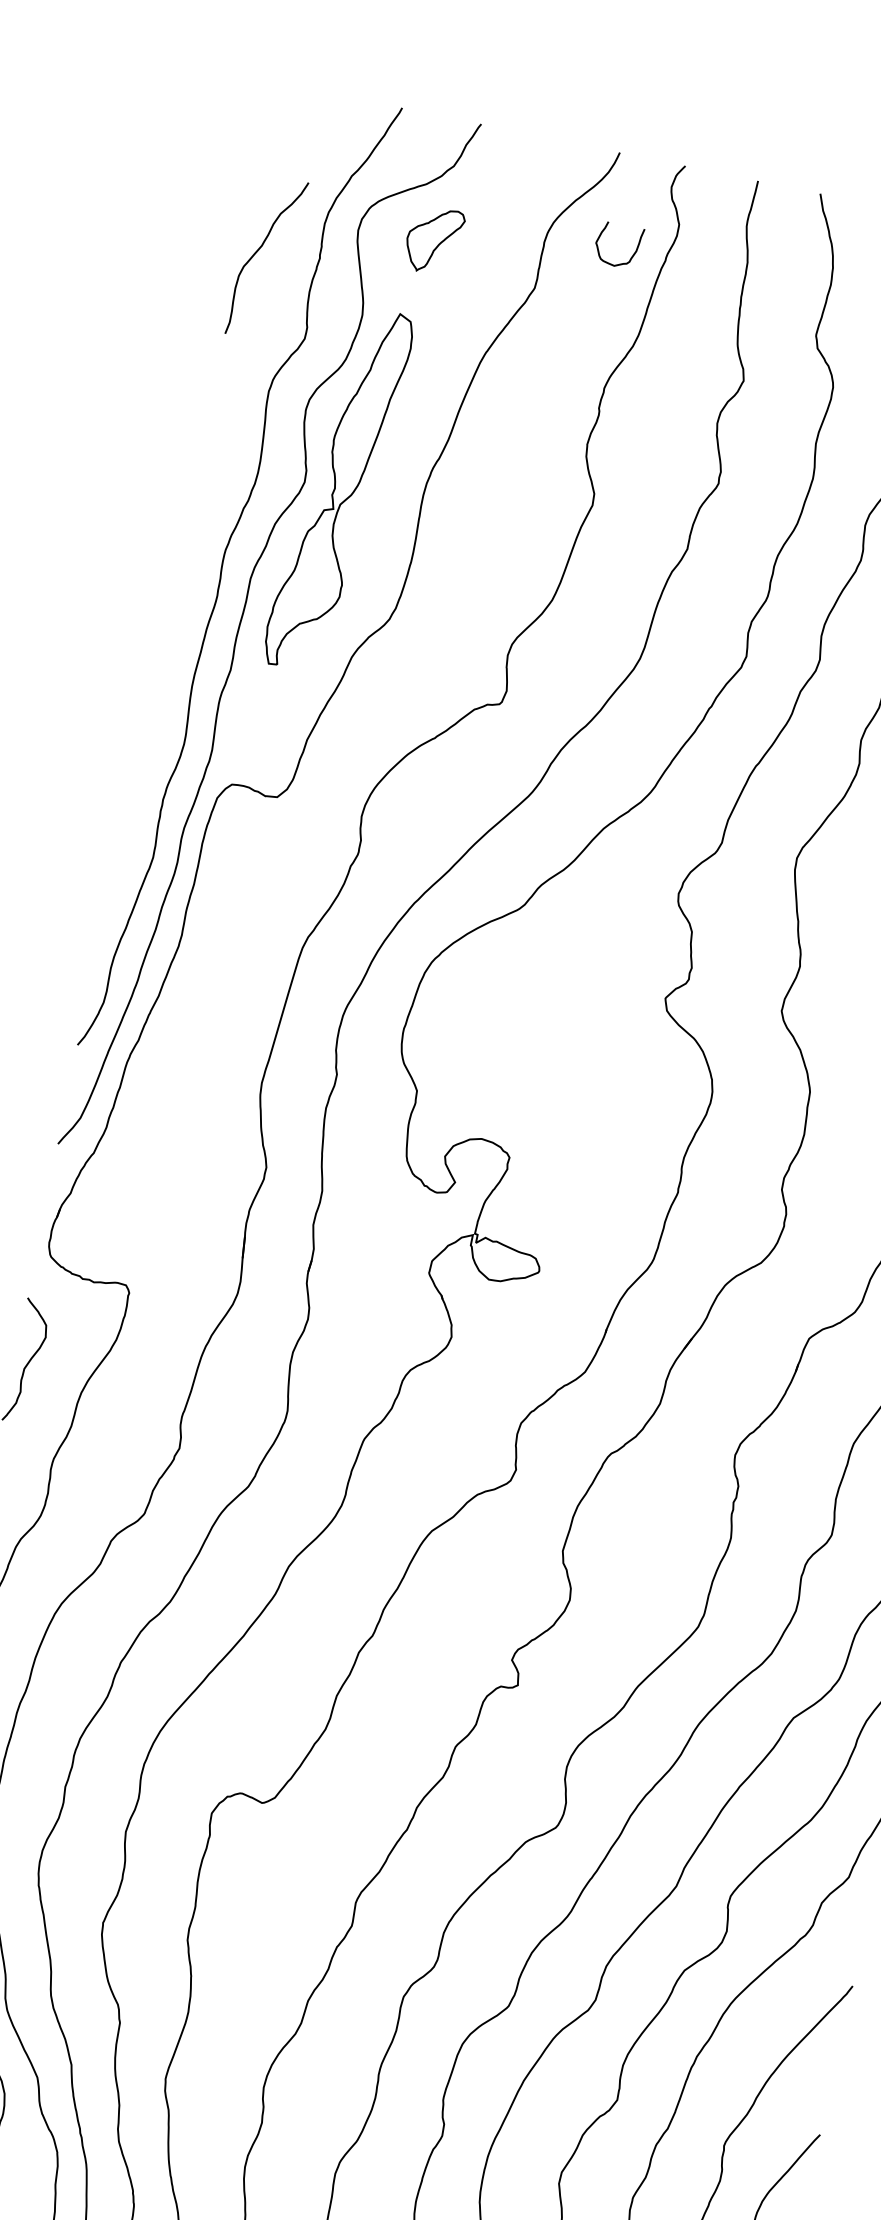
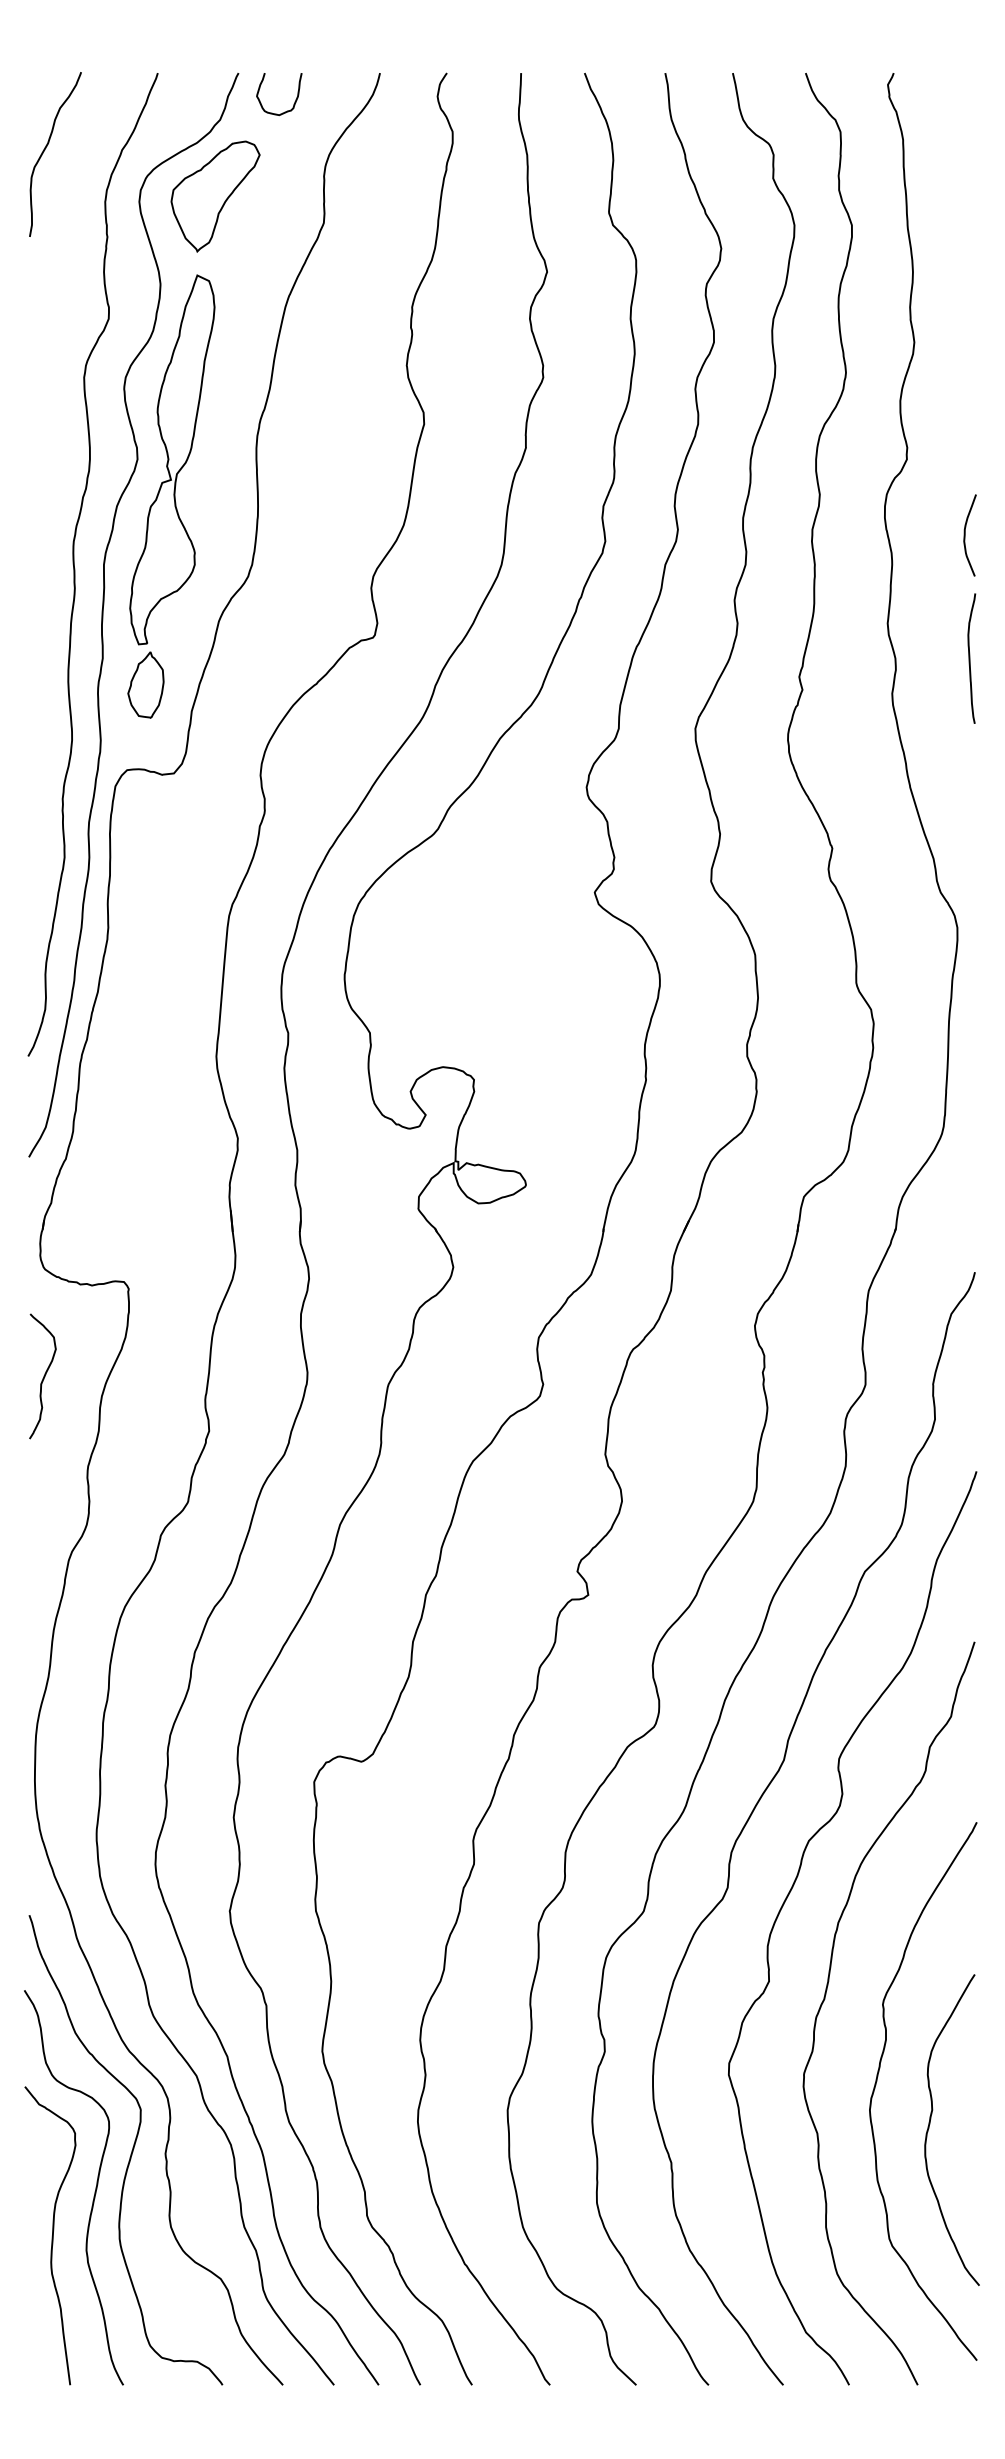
part: (433, 240) -> (215, 196), size x1.67
curve: (257, 252) -> (45, 150), moved
curve: (631, 255) -> (294, 101), moved
part: (267, 704) -> (145, 684), added

